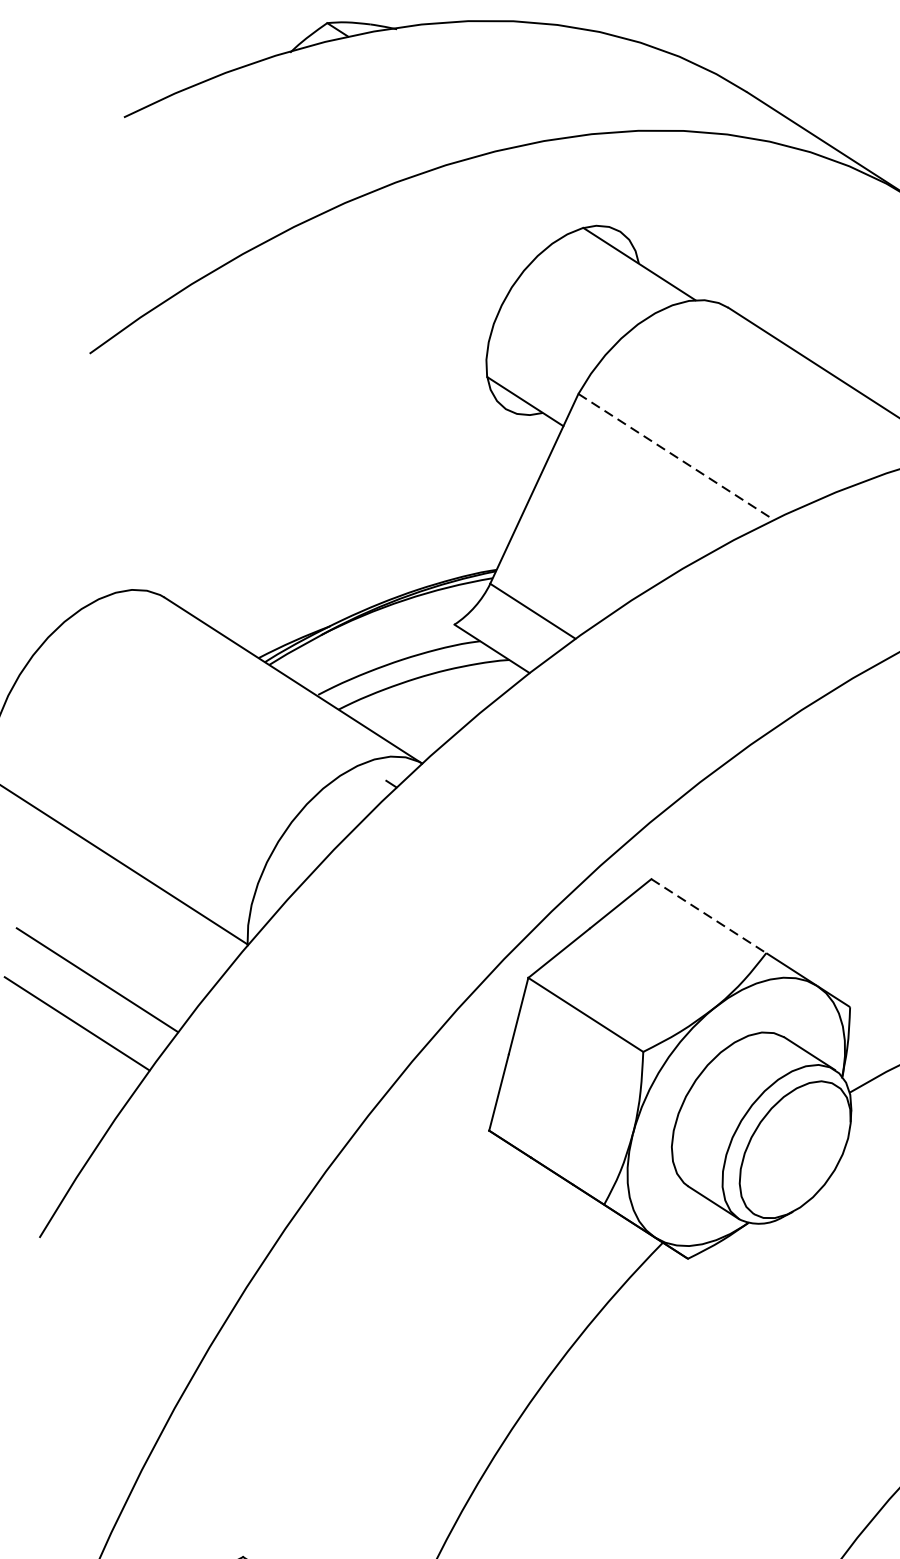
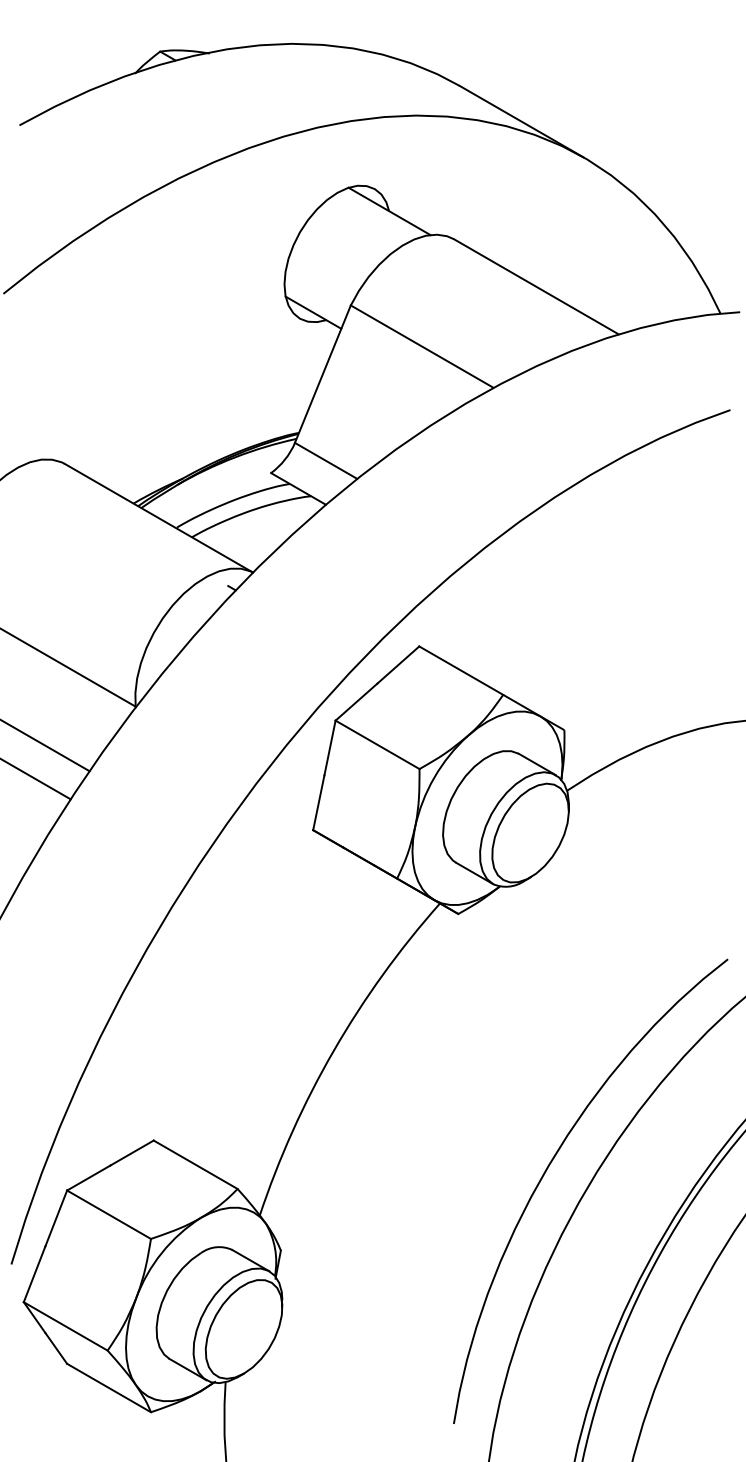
line: (676, 456) -> (422, 346), dashed -> solid
line: (709, 915) -> (461, 670), dashed -> solid

